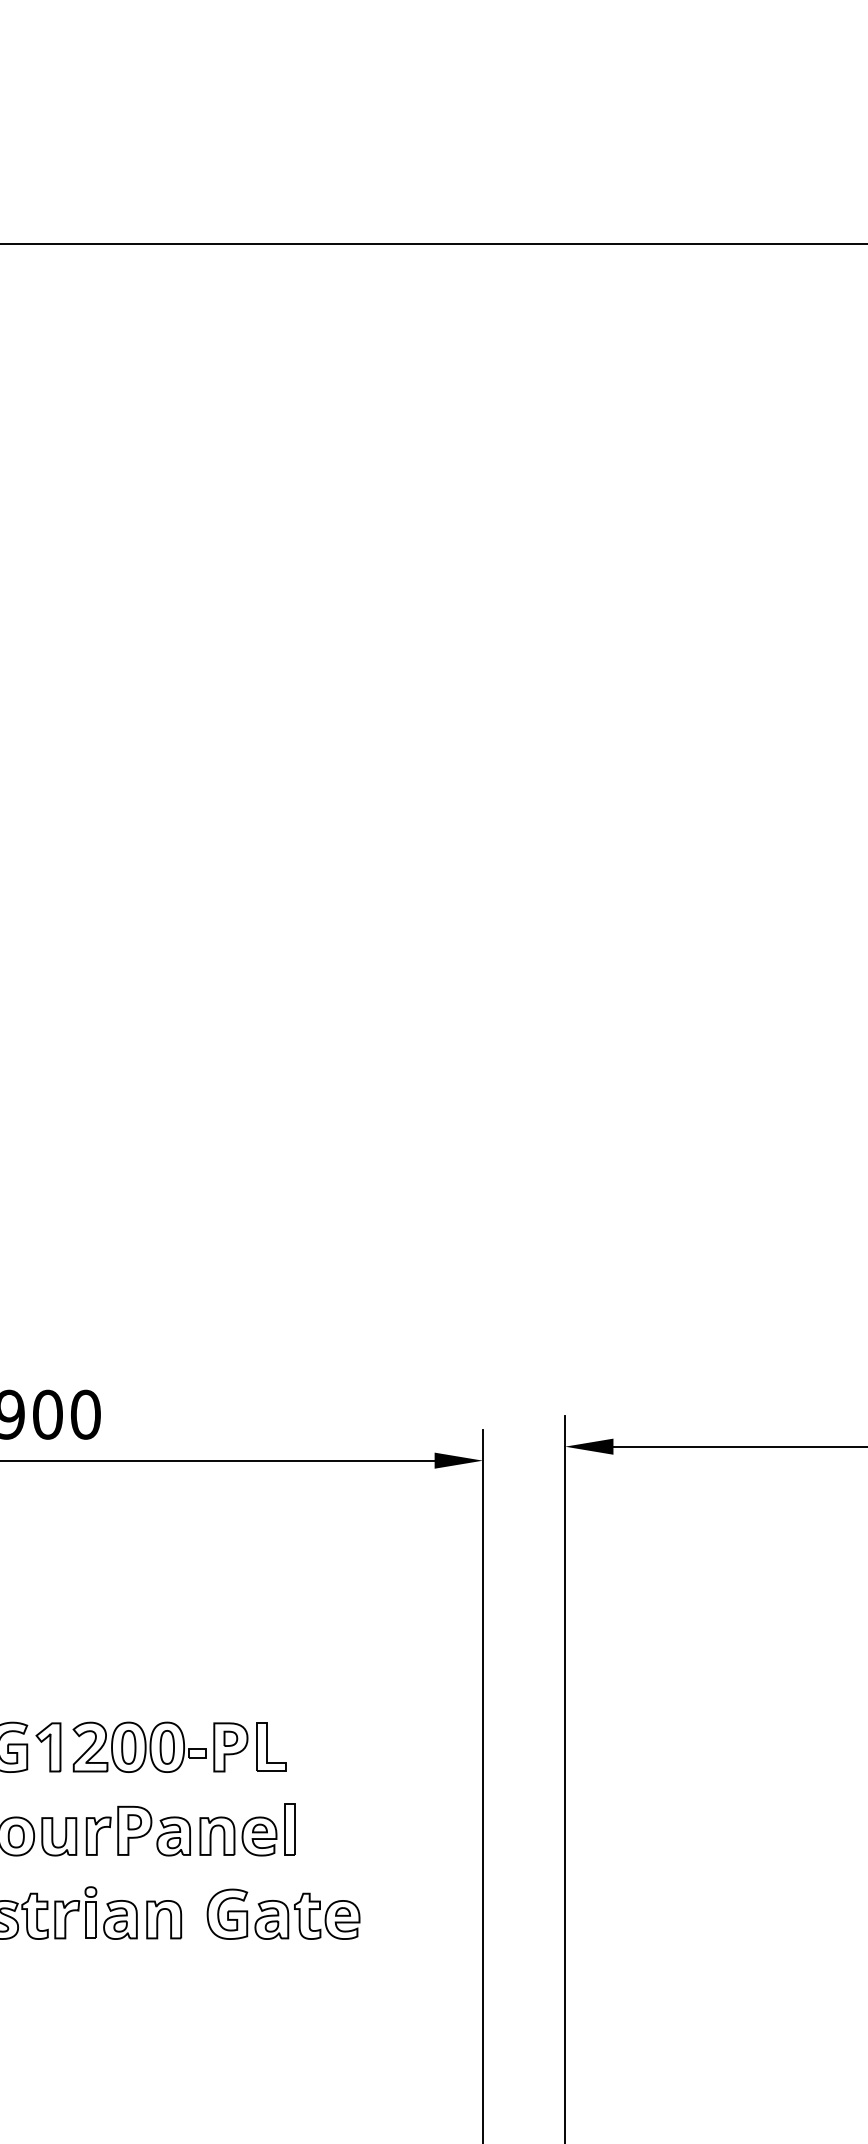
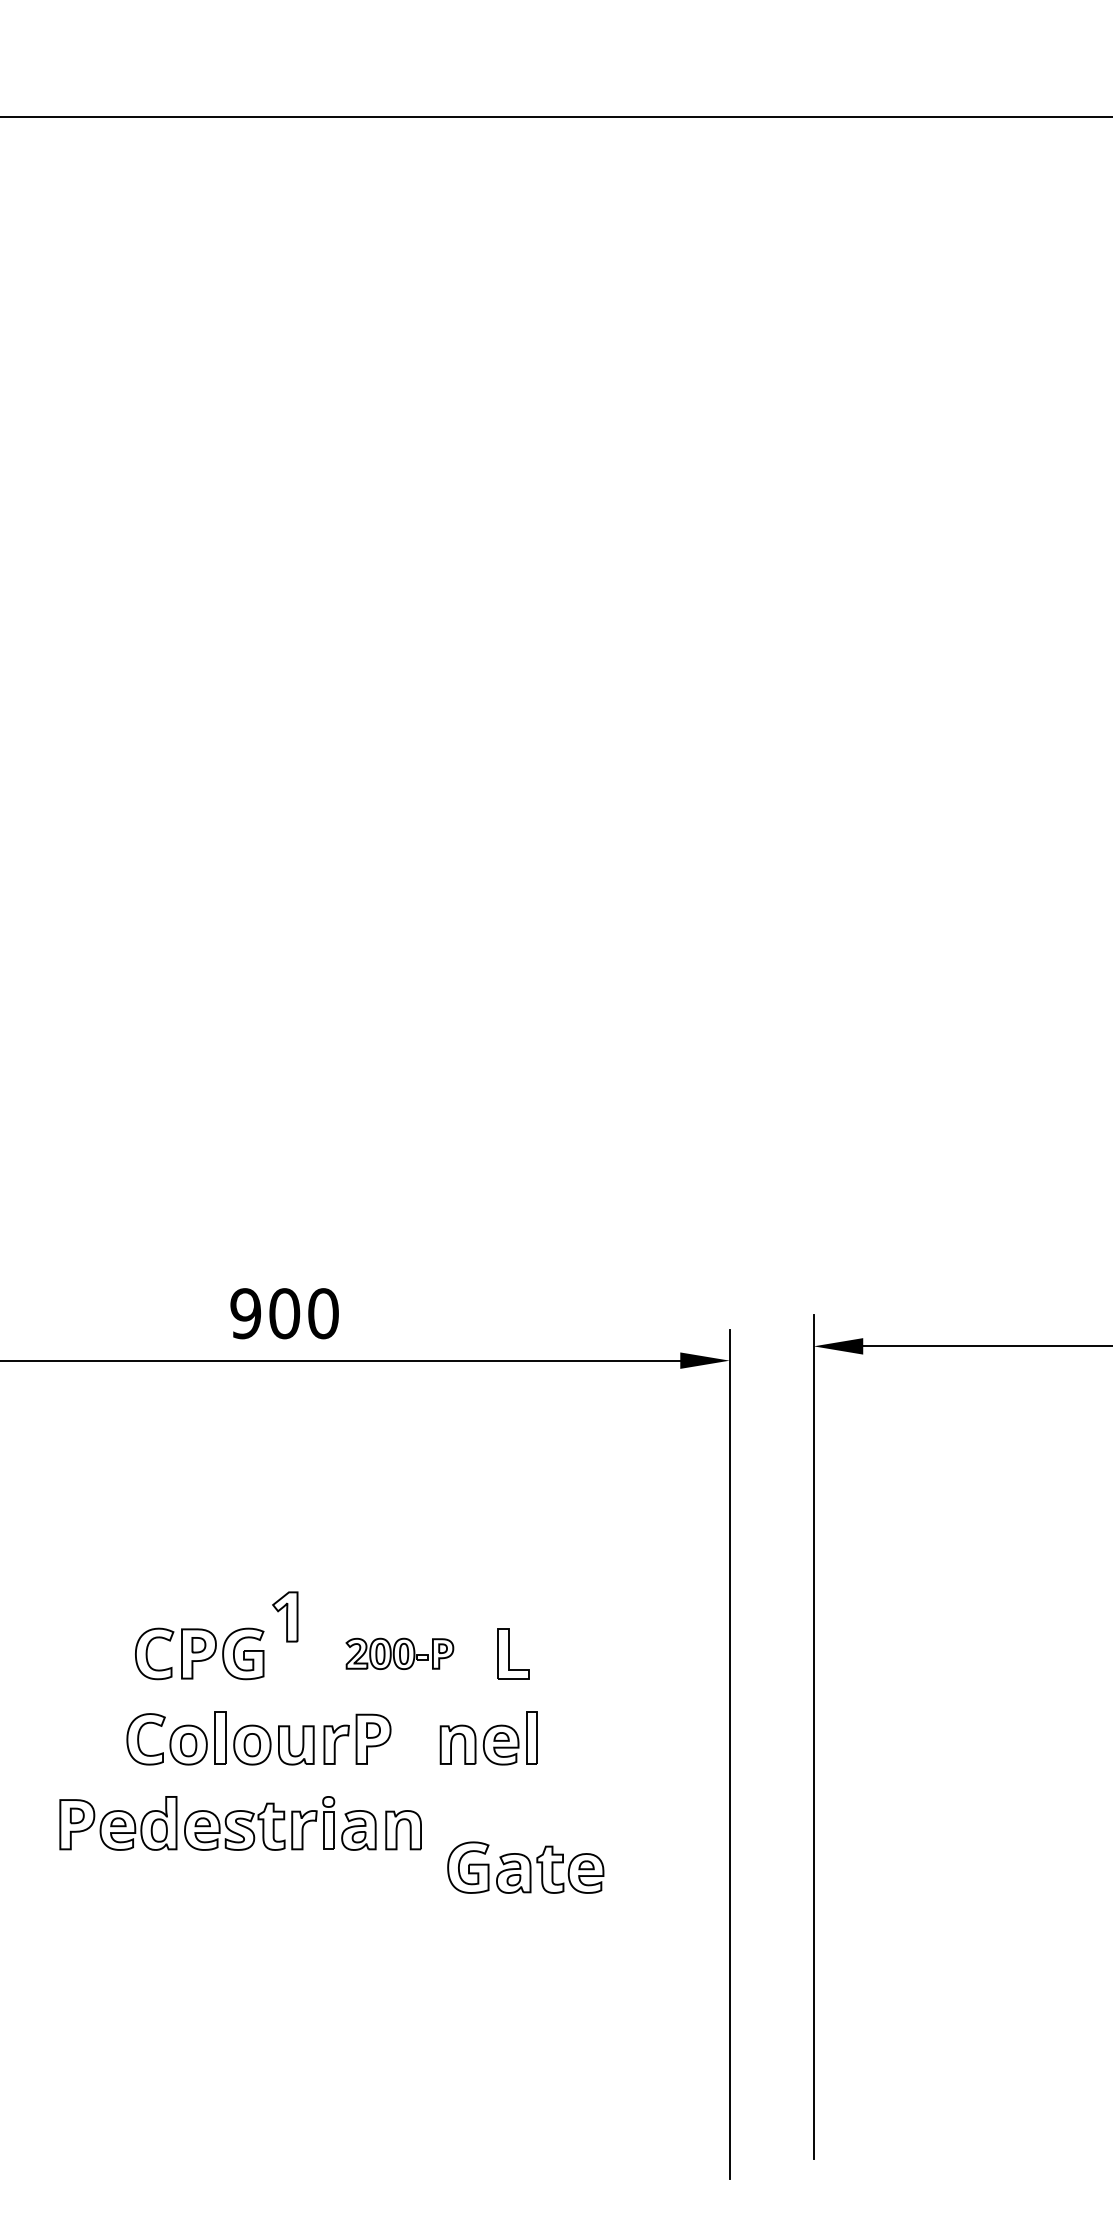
part: (48, 1746) -> (285, 1616), moved
part: (160, 1746) -> (399, 1653), size x0.6
part: (173, 1835) -> (413, 1744), removed
part: (283, 1914) -> (525, 1867), moved

